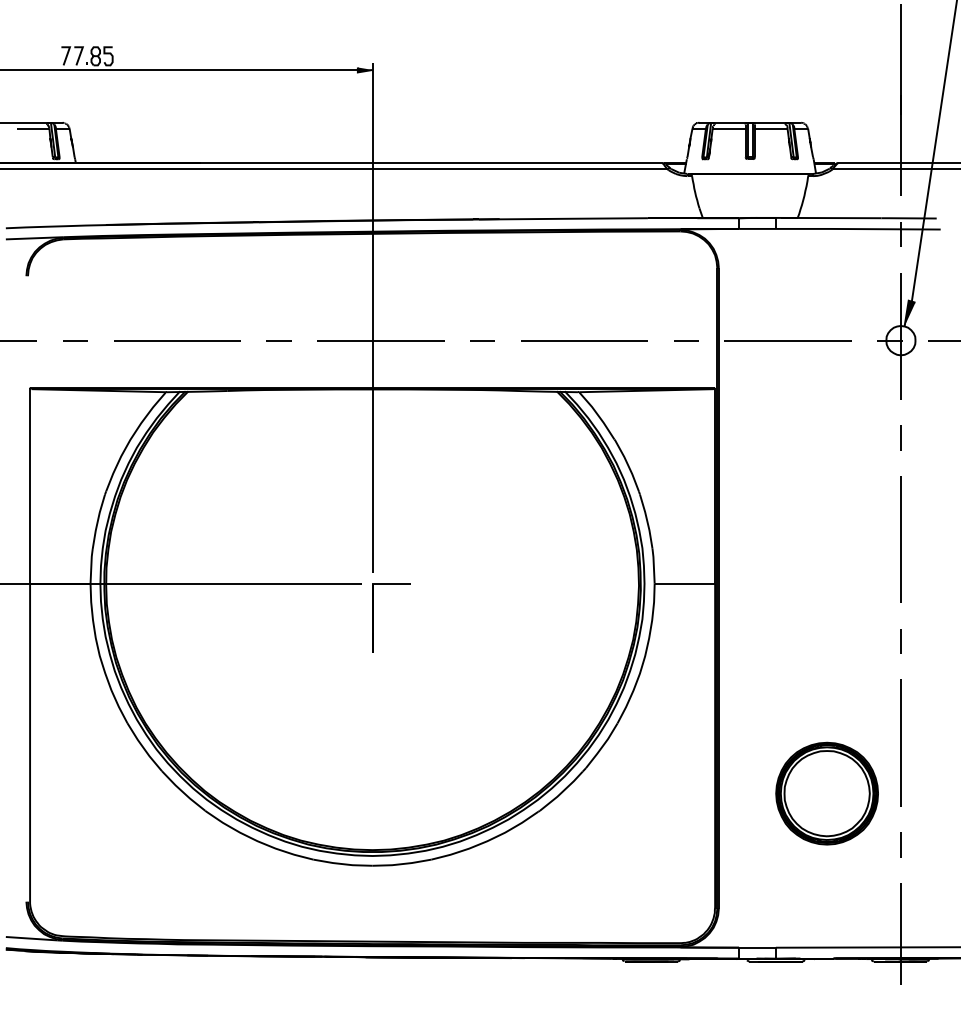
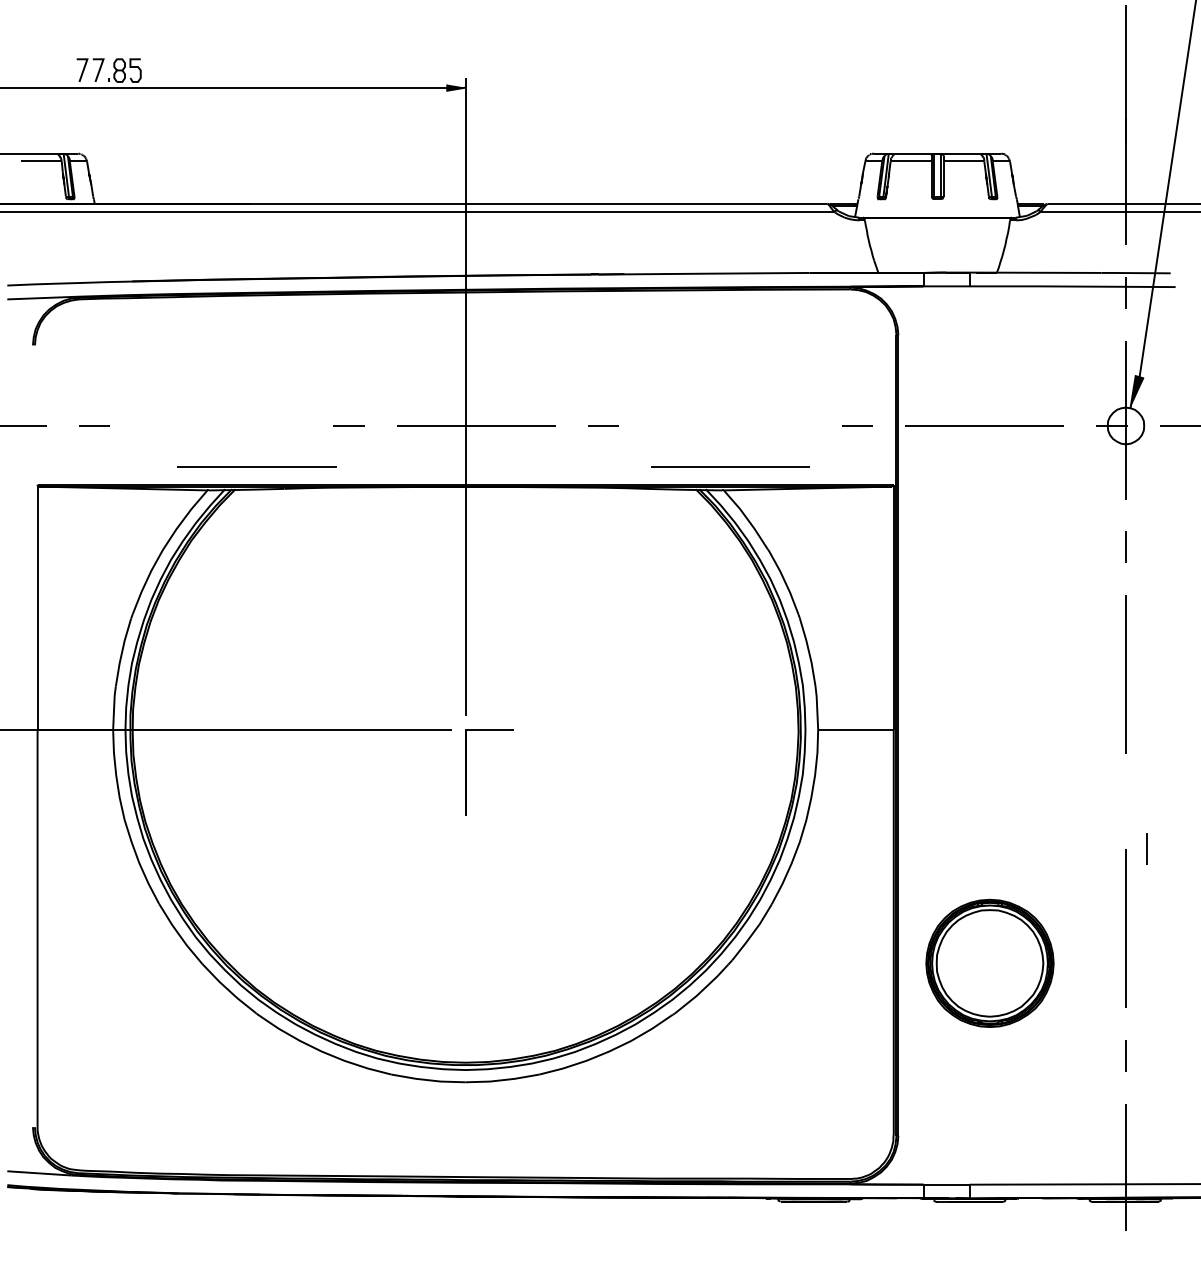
line: (177, 340) -> (256, 467), moved
line: (584, 340) -> (730, 467), moved
line: (900, 641) -> (1146, 849), moved
part: (826, 793) -> (989, 963), moved

